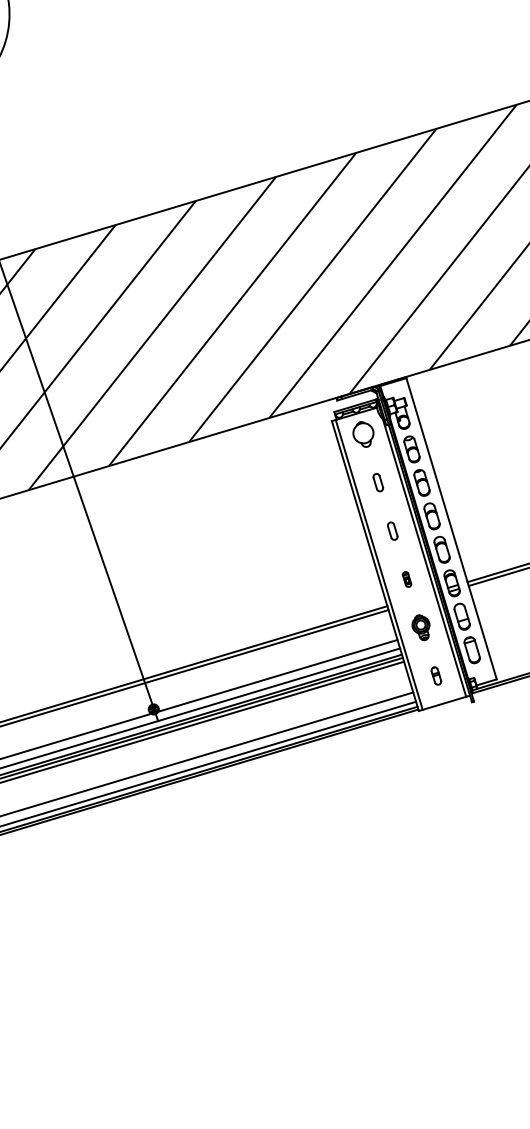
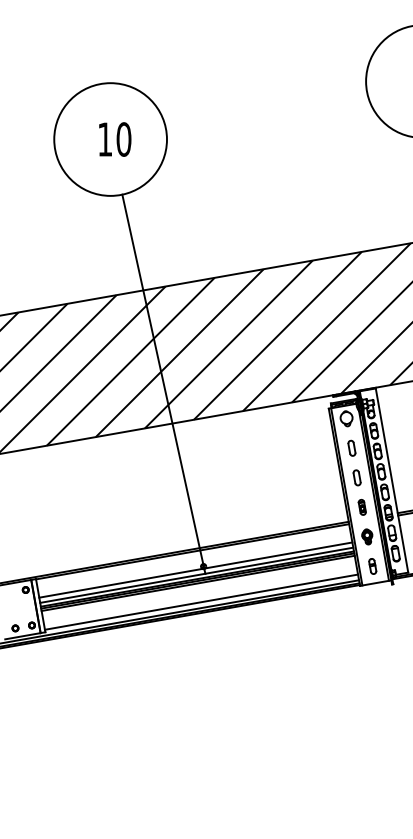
part: (377, 481) -> (351, 447), size x1.43
part: (391, 530) -> (356, 477), size x1.43
part: (405, 579) -> (361, 507), size x1.67
part: (435, 676) -> (372, 566), size x1.43

